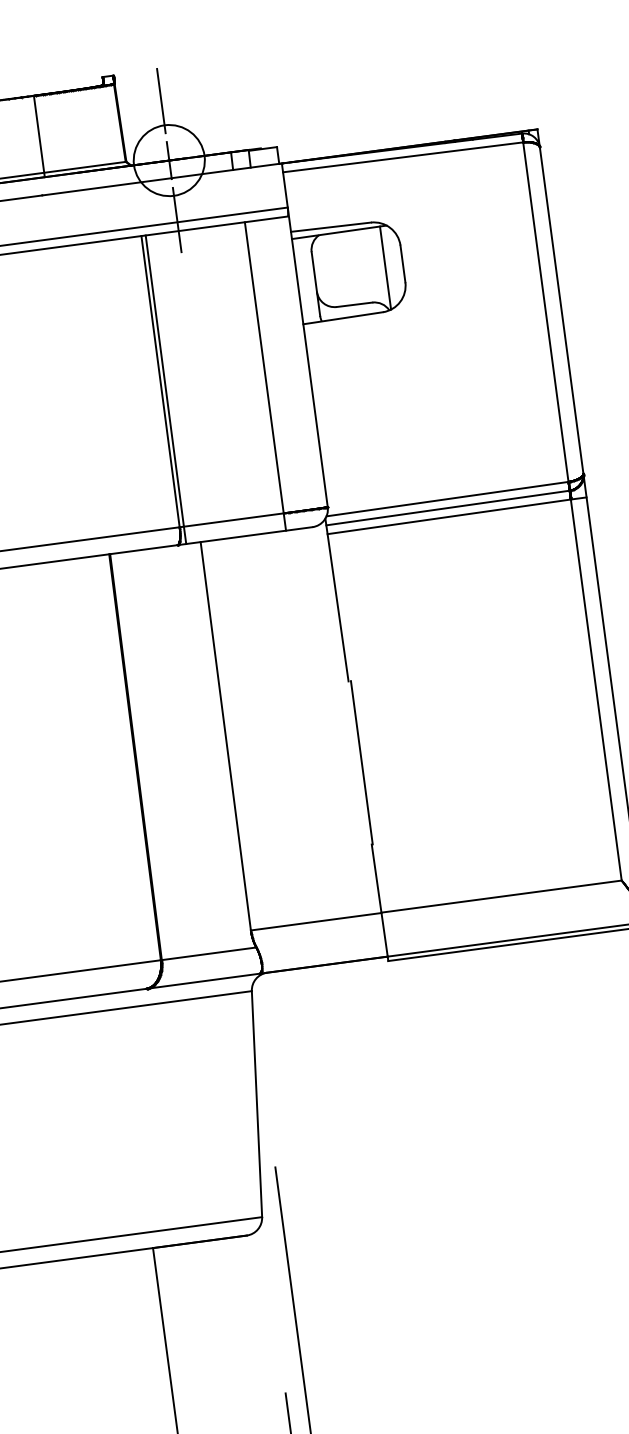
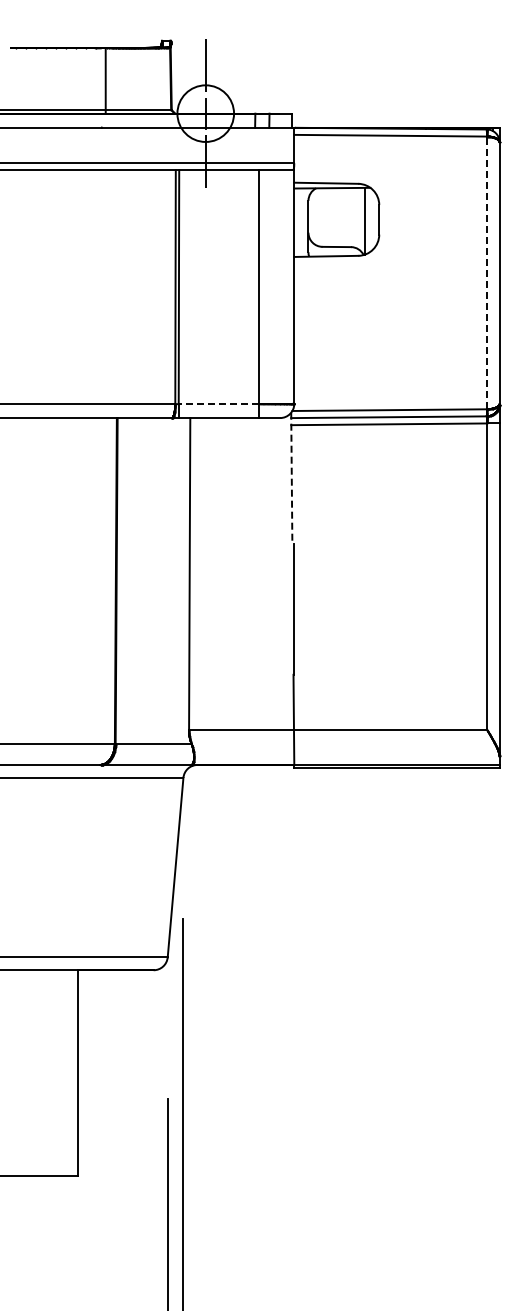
line: (545, 311) -> (486, 272), solid -> dashed
line: (233, 520) -> (218, 404), solid -> dashed
line: (336, 600) -> (291, 478), solid -> dashed

